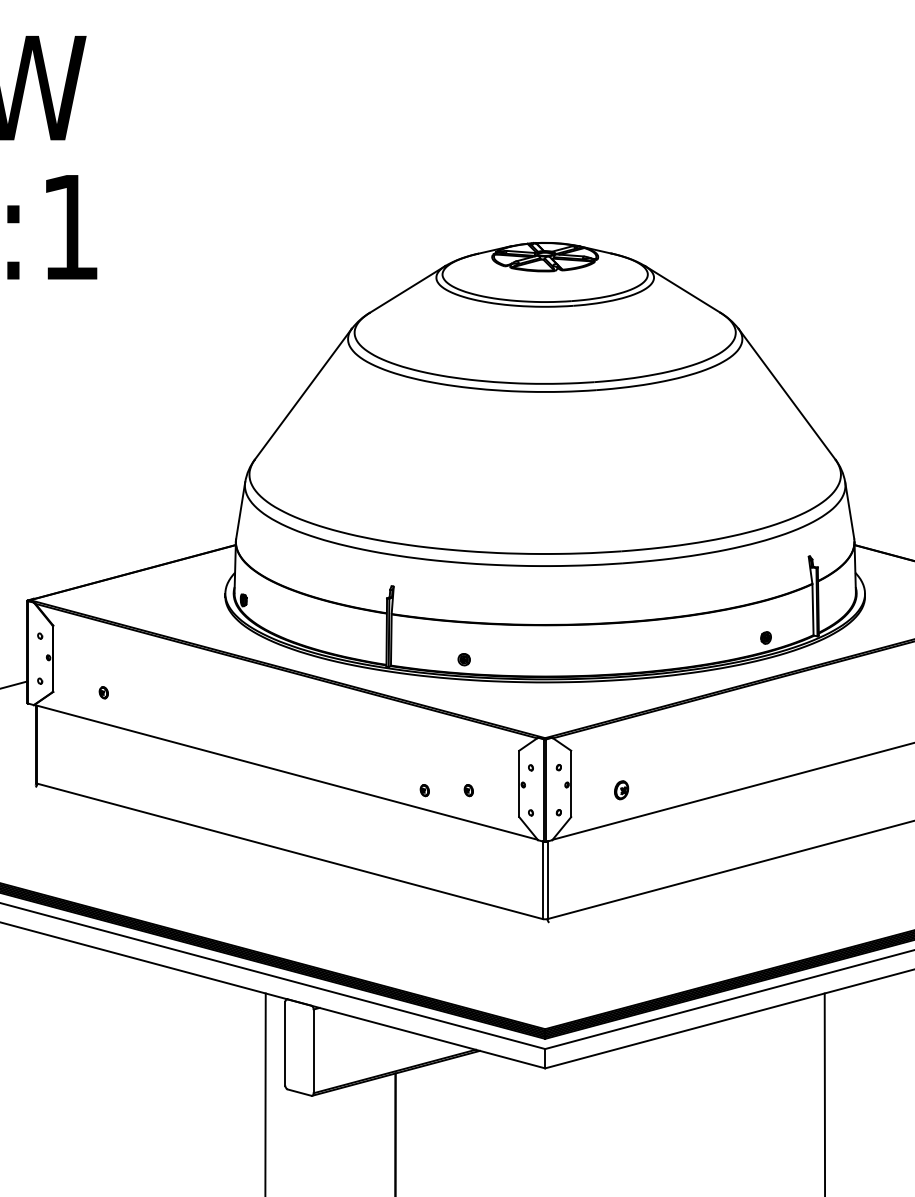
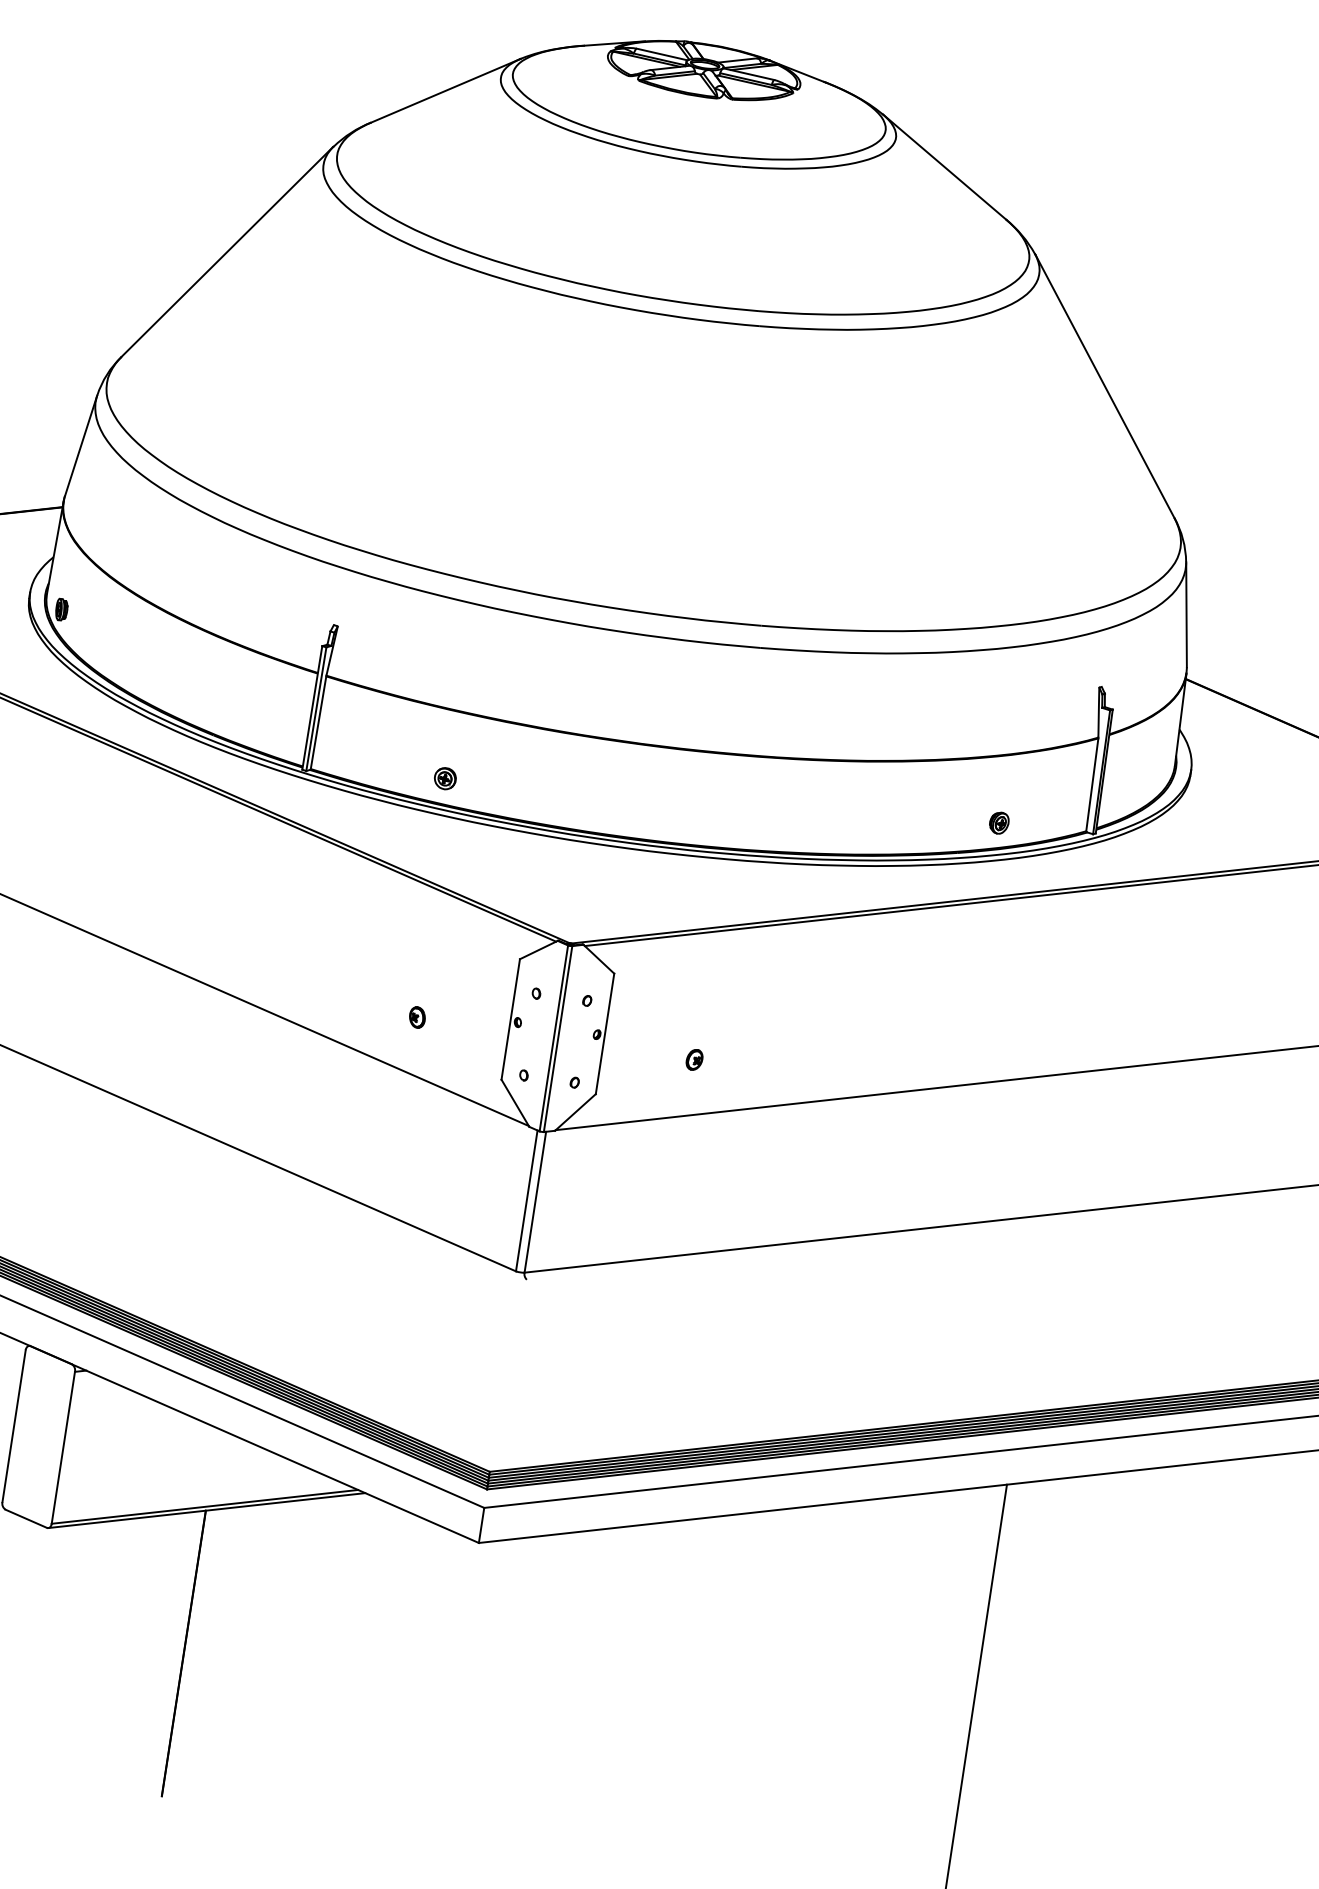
part: (424, 790) -> (336, 1005), removed
part: (621, 790) -> (694, 1059), size x0.62

